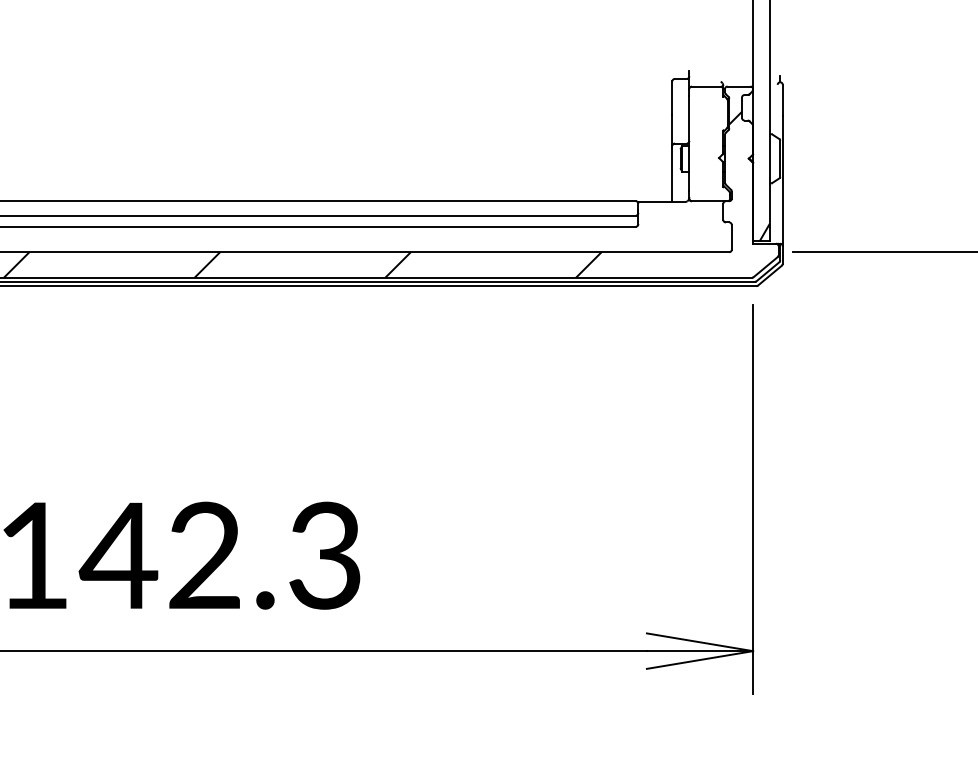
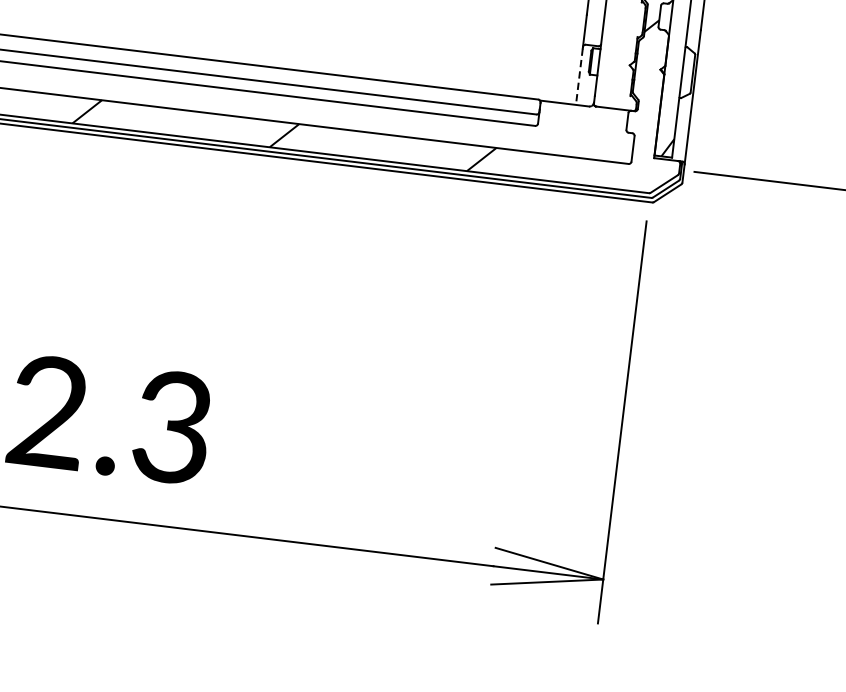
line: (672, 175) -> (579, 77), solid -> dashed

